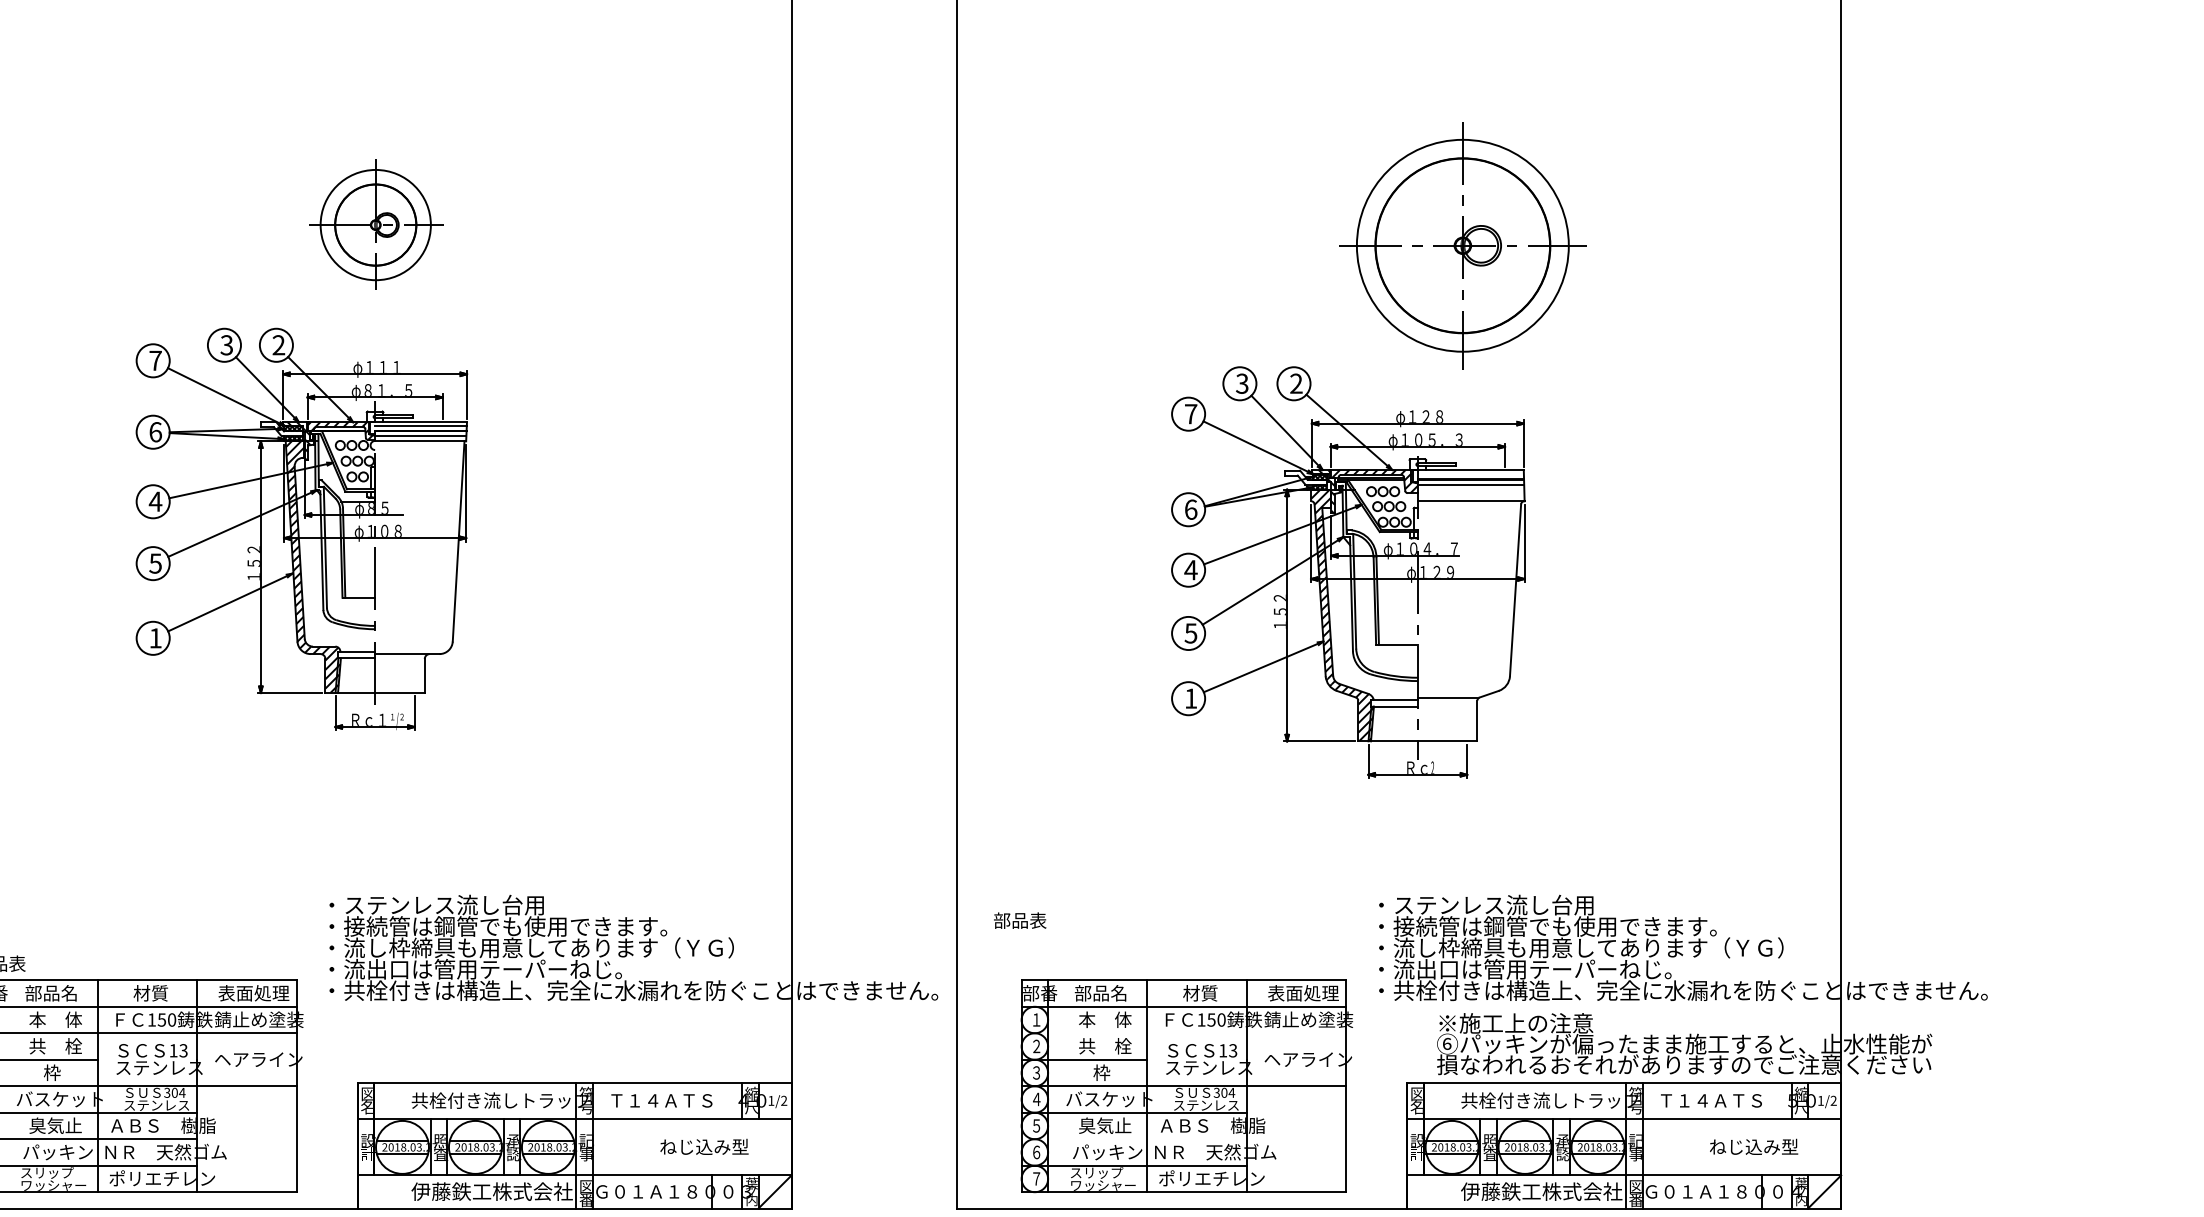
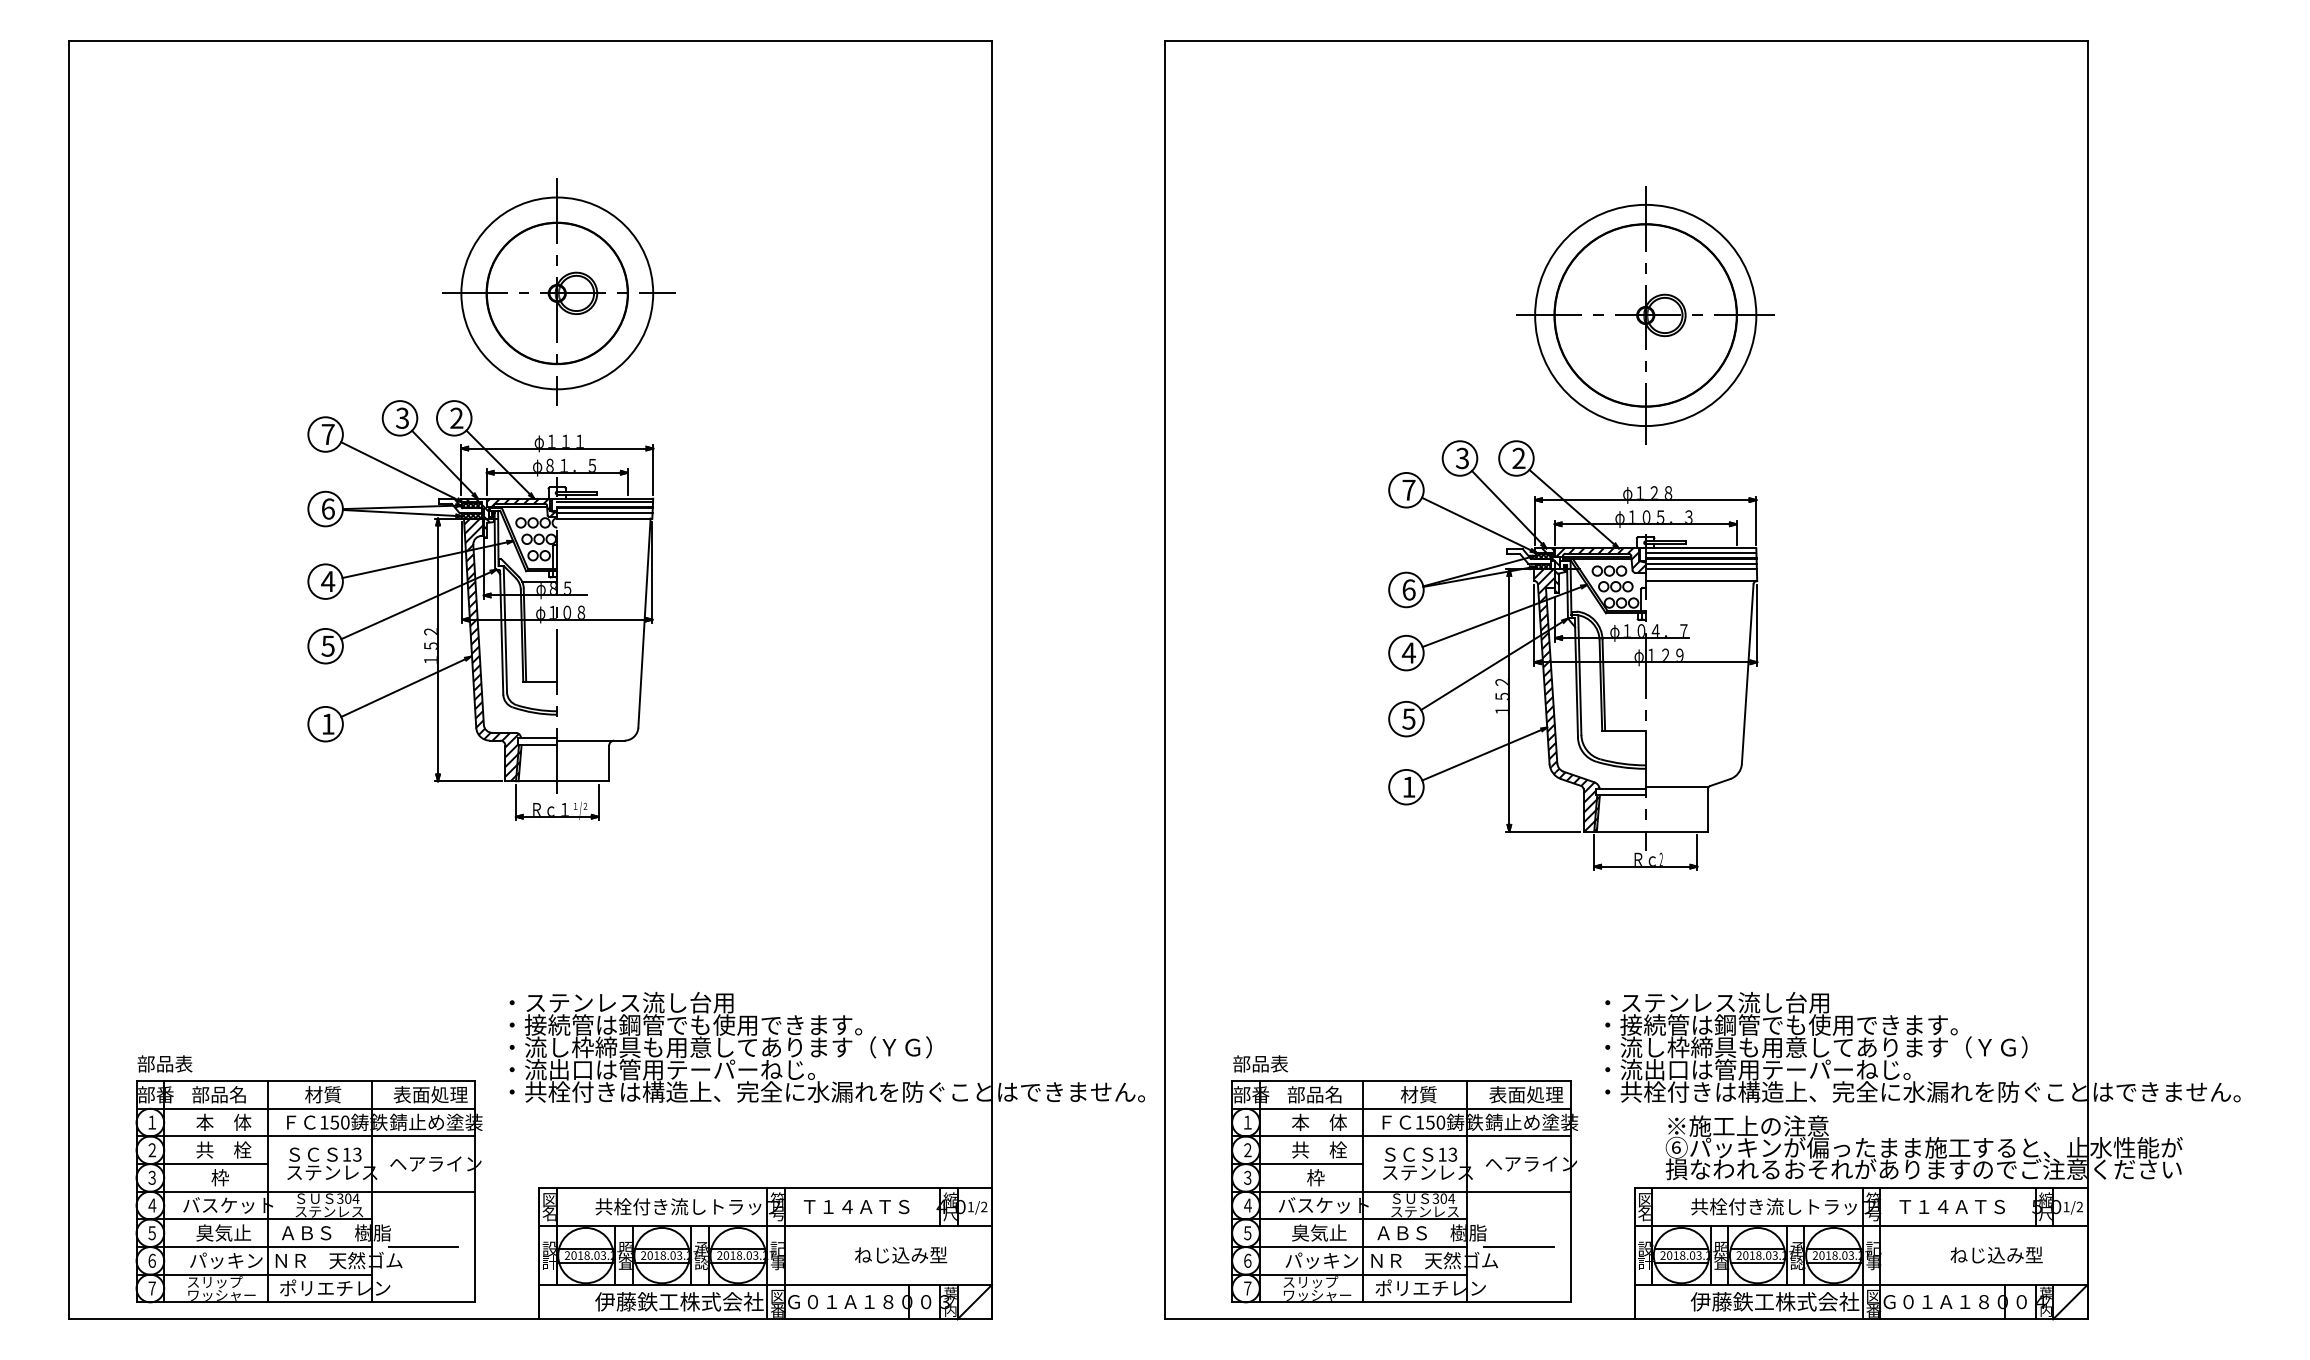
part: (376, 223) -> (558, 291), size x1.67
part: (1462, 245) -> (1645, 315), moved
line: (1470, 473) -> (1700, 552), added
line: (1470, 490) -> (1700, 569), added
text: (1020, 920) -> (1260, 1063), moved
line: (1183, 1033) -> (1401, 1136), added
line: (245, 1139) -> (422, 1247), added
line: (1134, 1139) -> (1349, 1247), added
line: (1295, 1139) -> (1518, 1247), added

